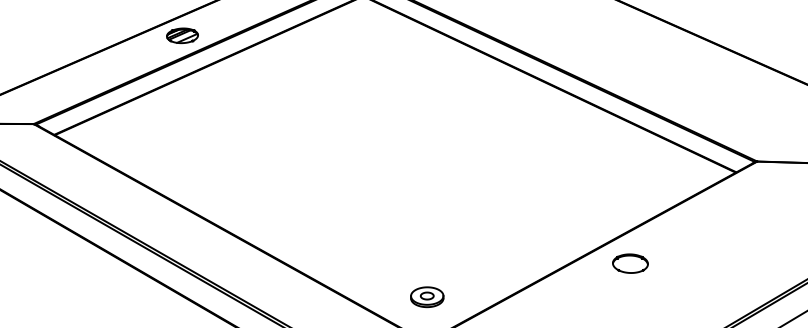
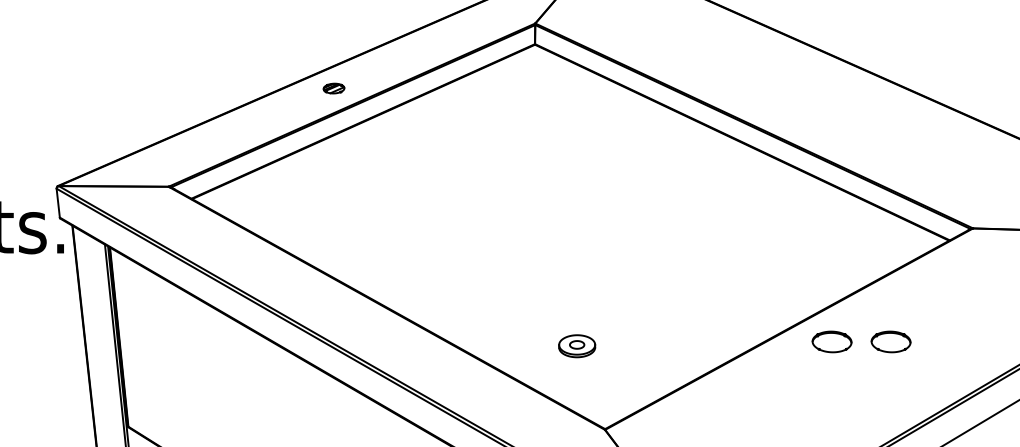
part: (182, 35) -> (333, 88), size x0.6
part: (683, 263) -> (890, 341), added
part: (427, 297) -> (577, 346), moved

